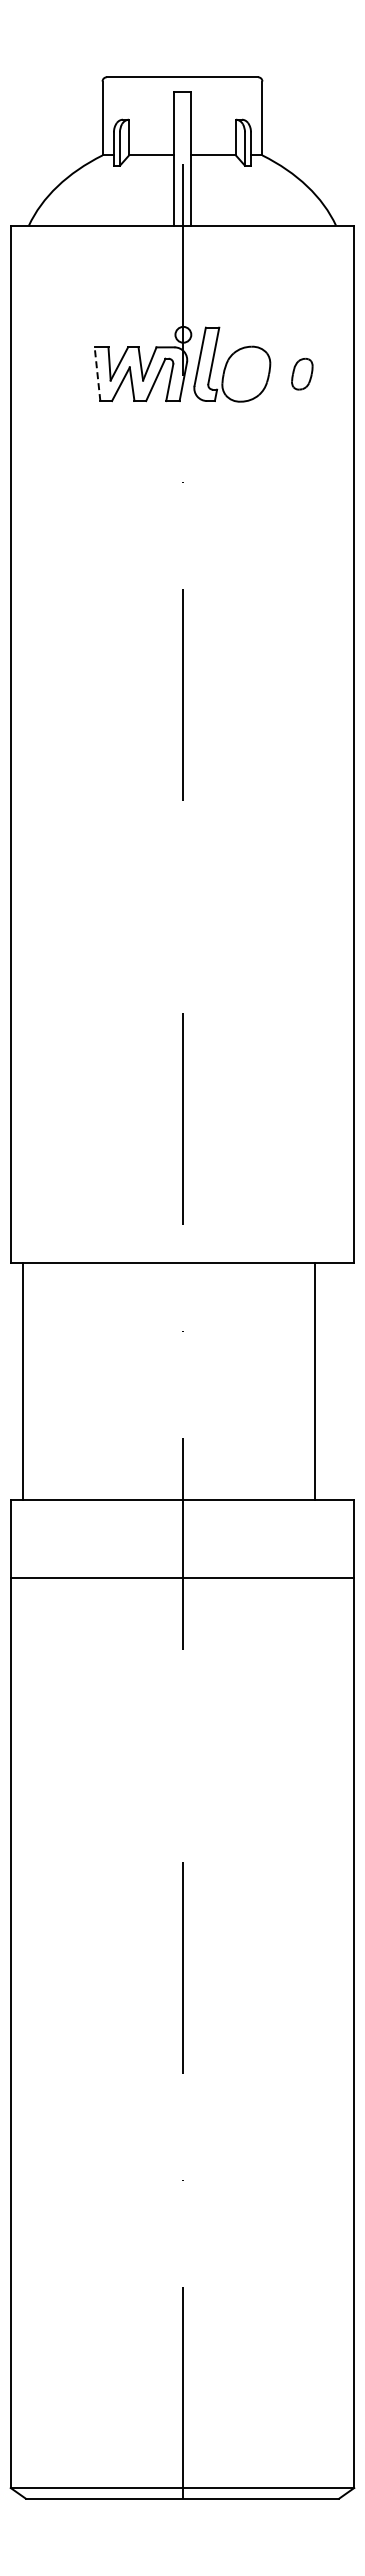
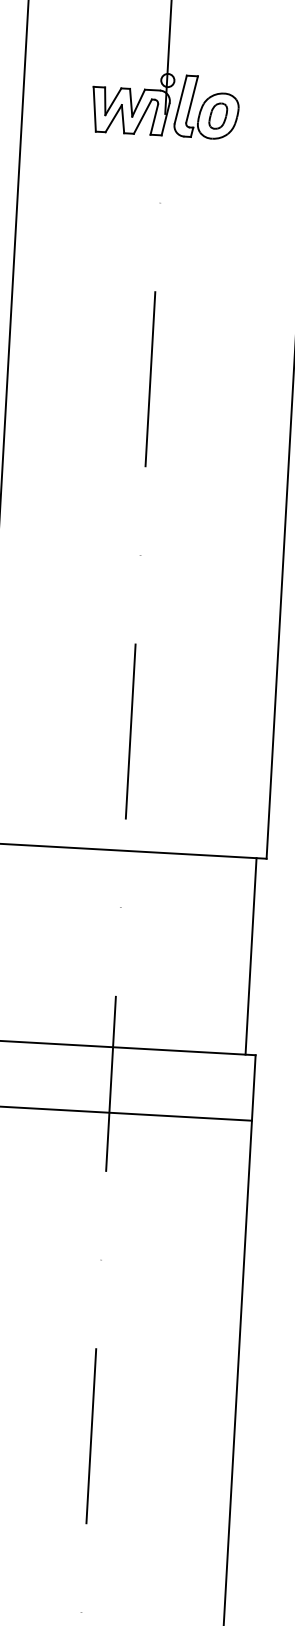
line: (97, 374) -> (94, 109), dashed -> solid
part: (302, 374) -> (218, 116), moved
line: (315, 1380) -> (251, 955), moved

